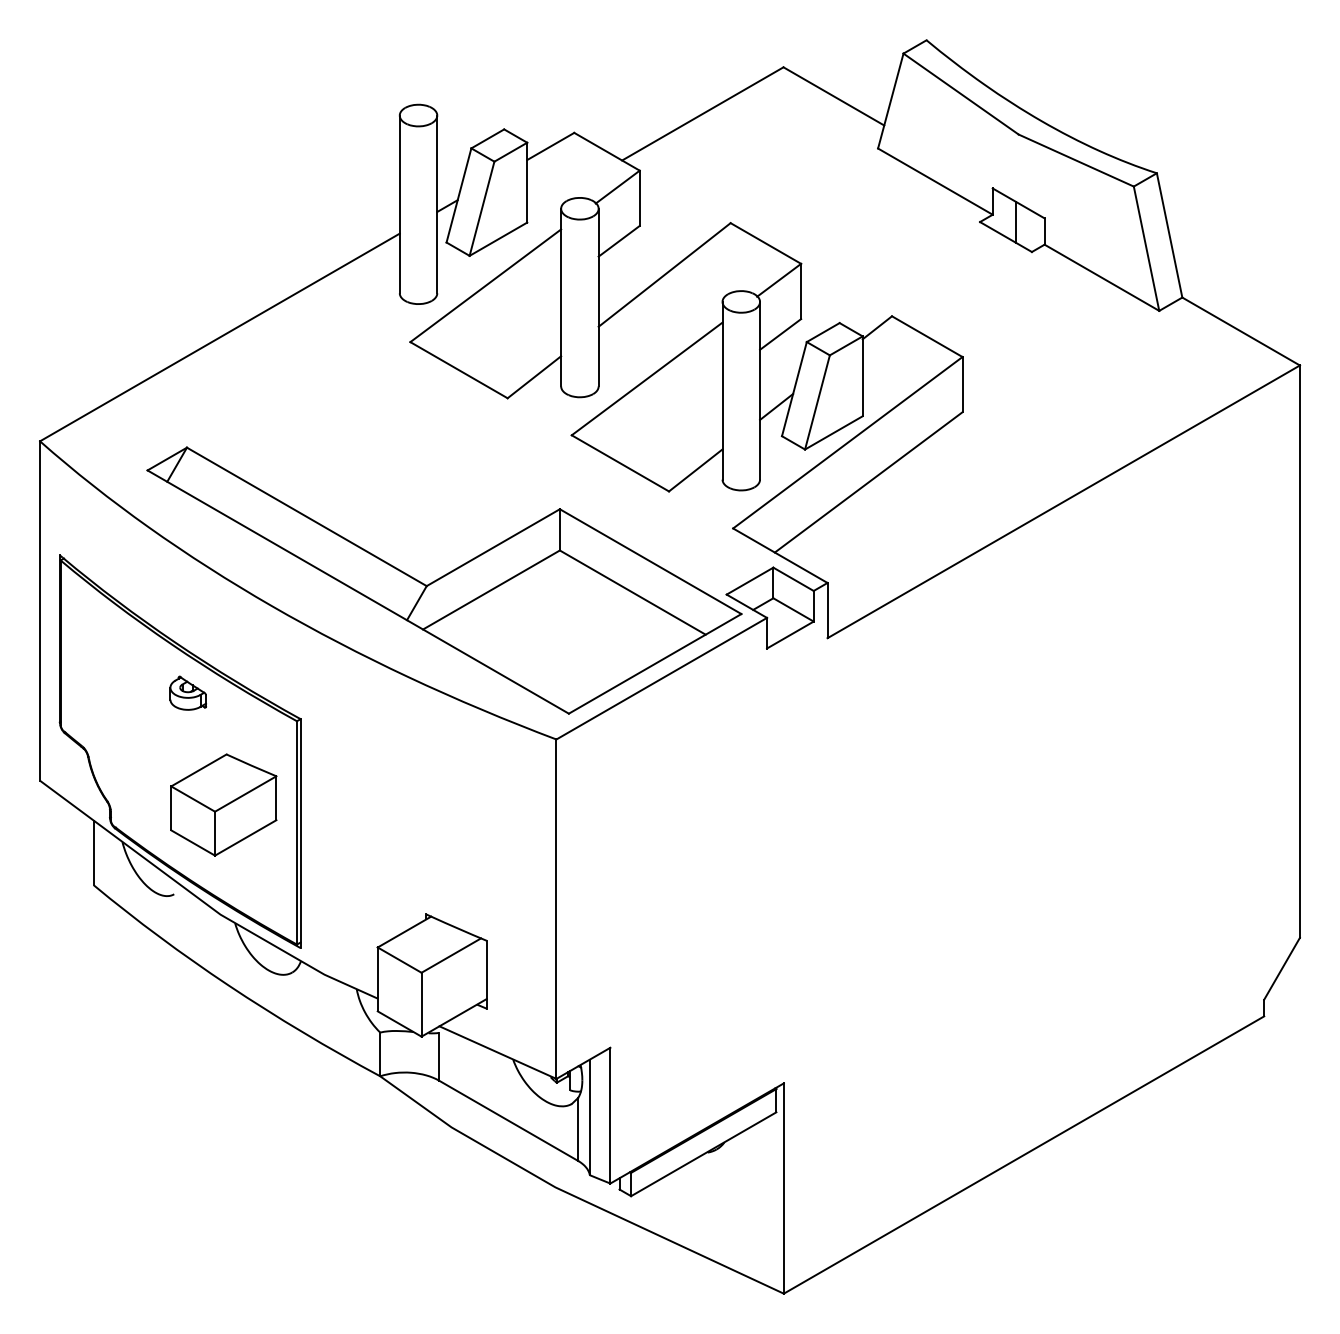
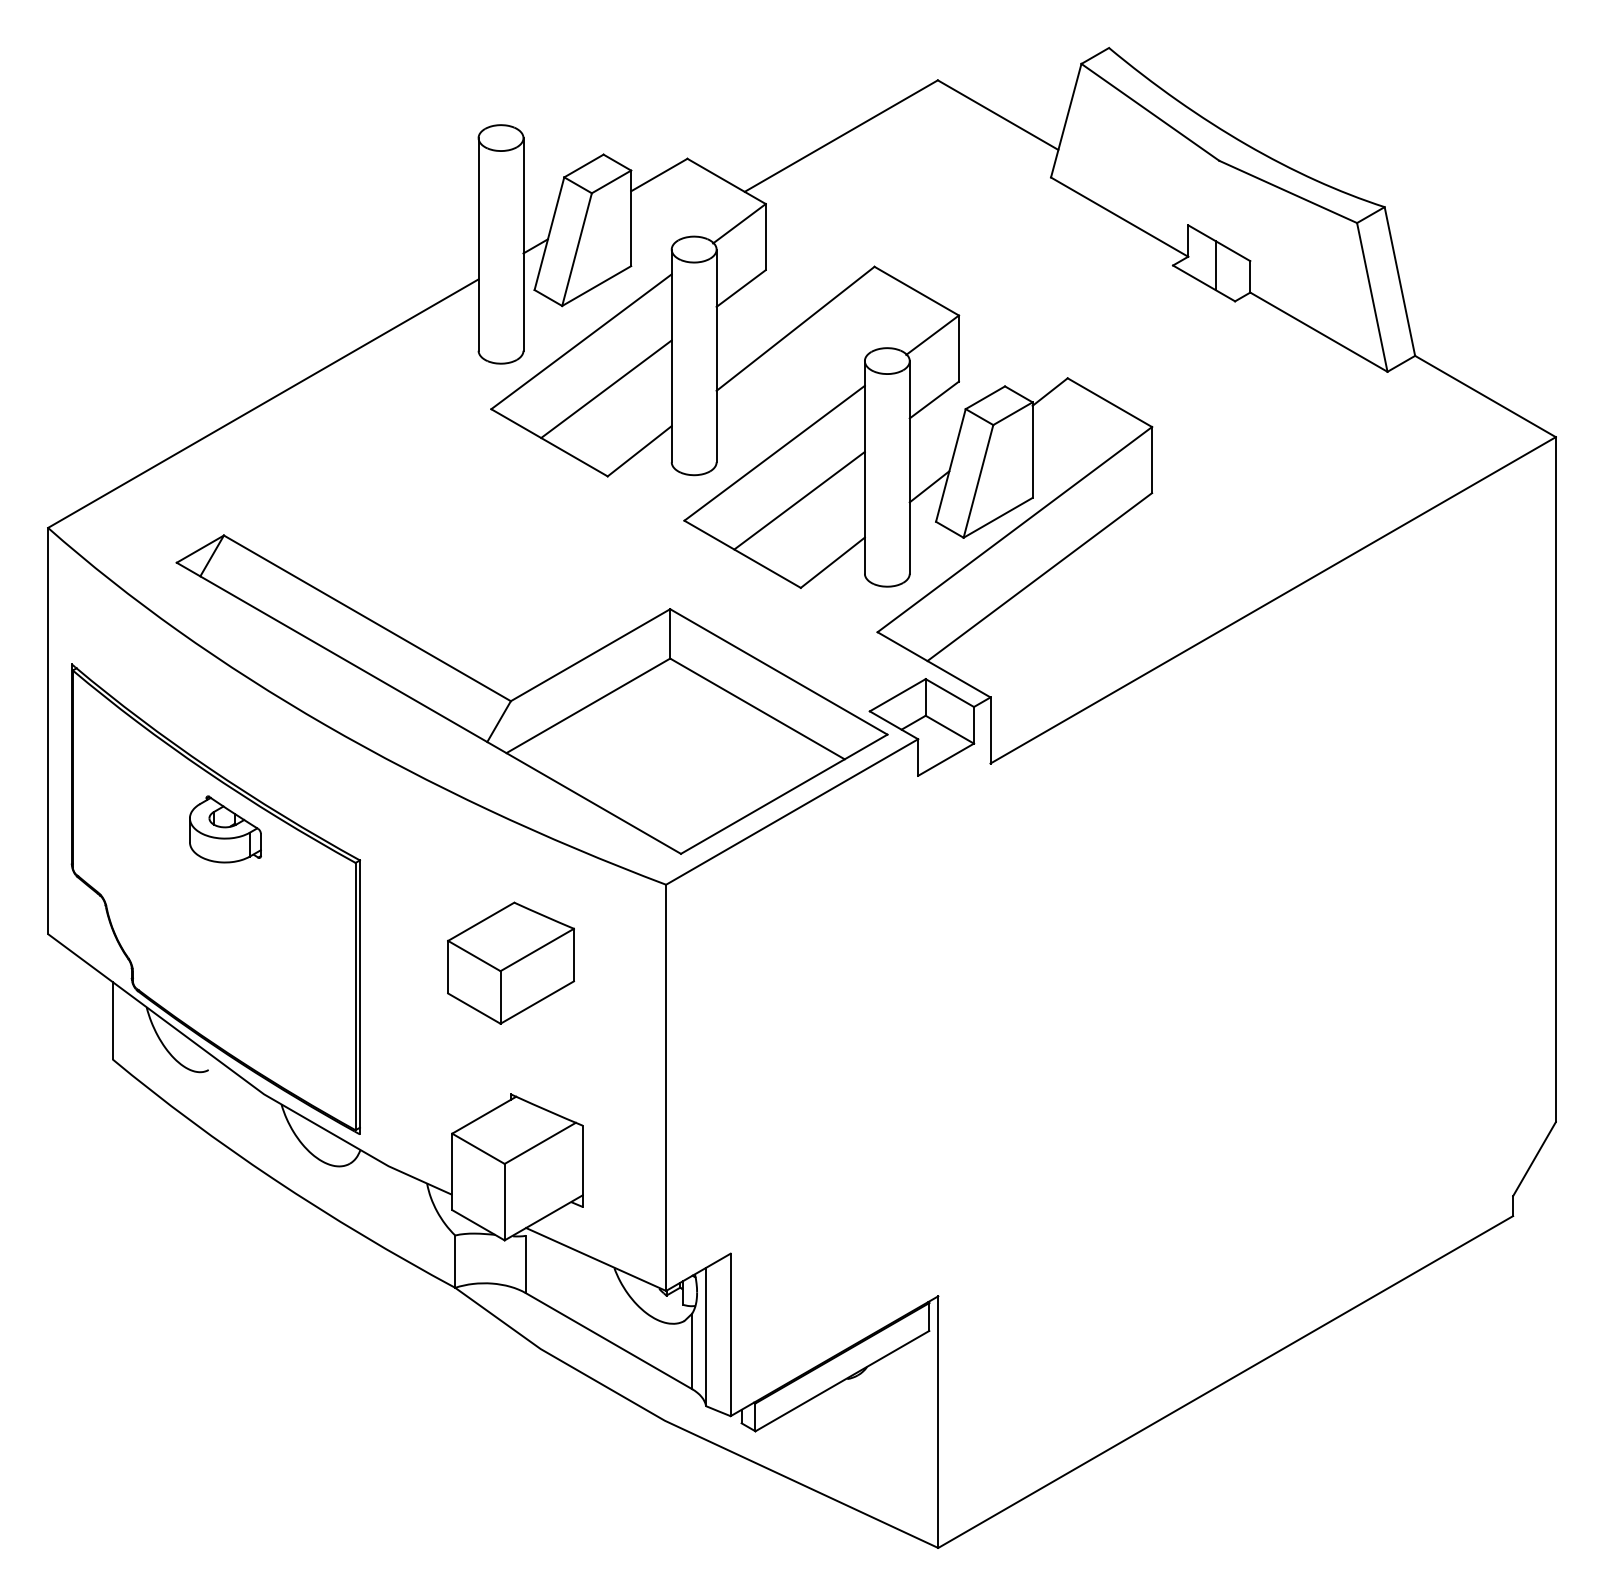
line: (506, 325) -> (606, 389), added
line: (667, 418) -> (799, 500), added
part: (188, 693) -> (225, 829), size x1.67
part: (223, 804) -> (510, 962), moved

